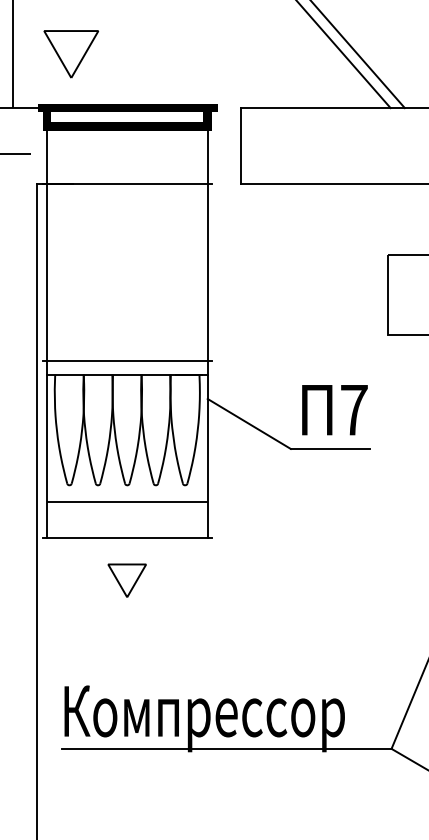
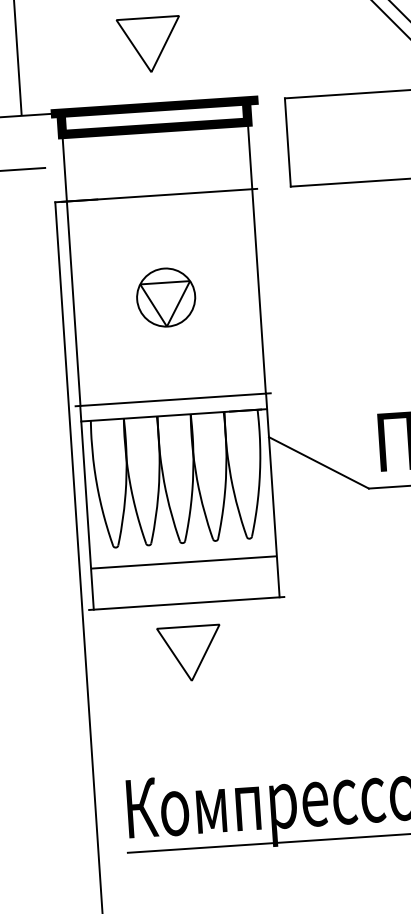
part: (71, 54) -> (149, 45), moved
part: (127, 272) -> (166, 297), added
part: (126, 580) -> (189, 653), size x1.43

